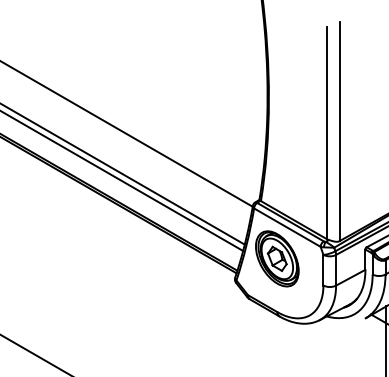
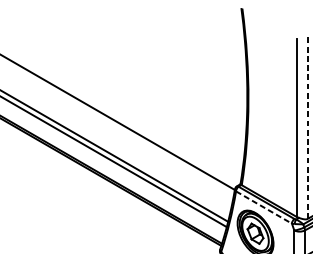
line: (339, 131) -> (307, 126), solid -> dashed
line: (287, 227) -> (264, 207), solid -> dashed

